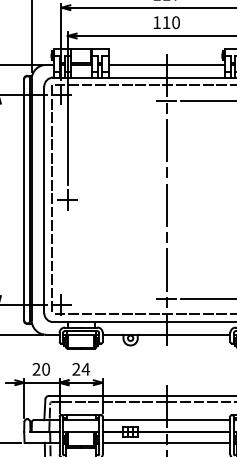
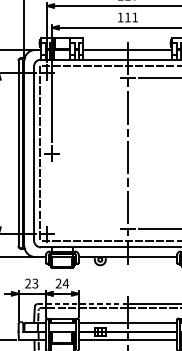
text: (175, 22) -> (134, 17), 110 -> 111
text: (45, 369) -> (34, 283), 20 -> 23
line: (107, 395) -> (82, 303), solid -> dashed

